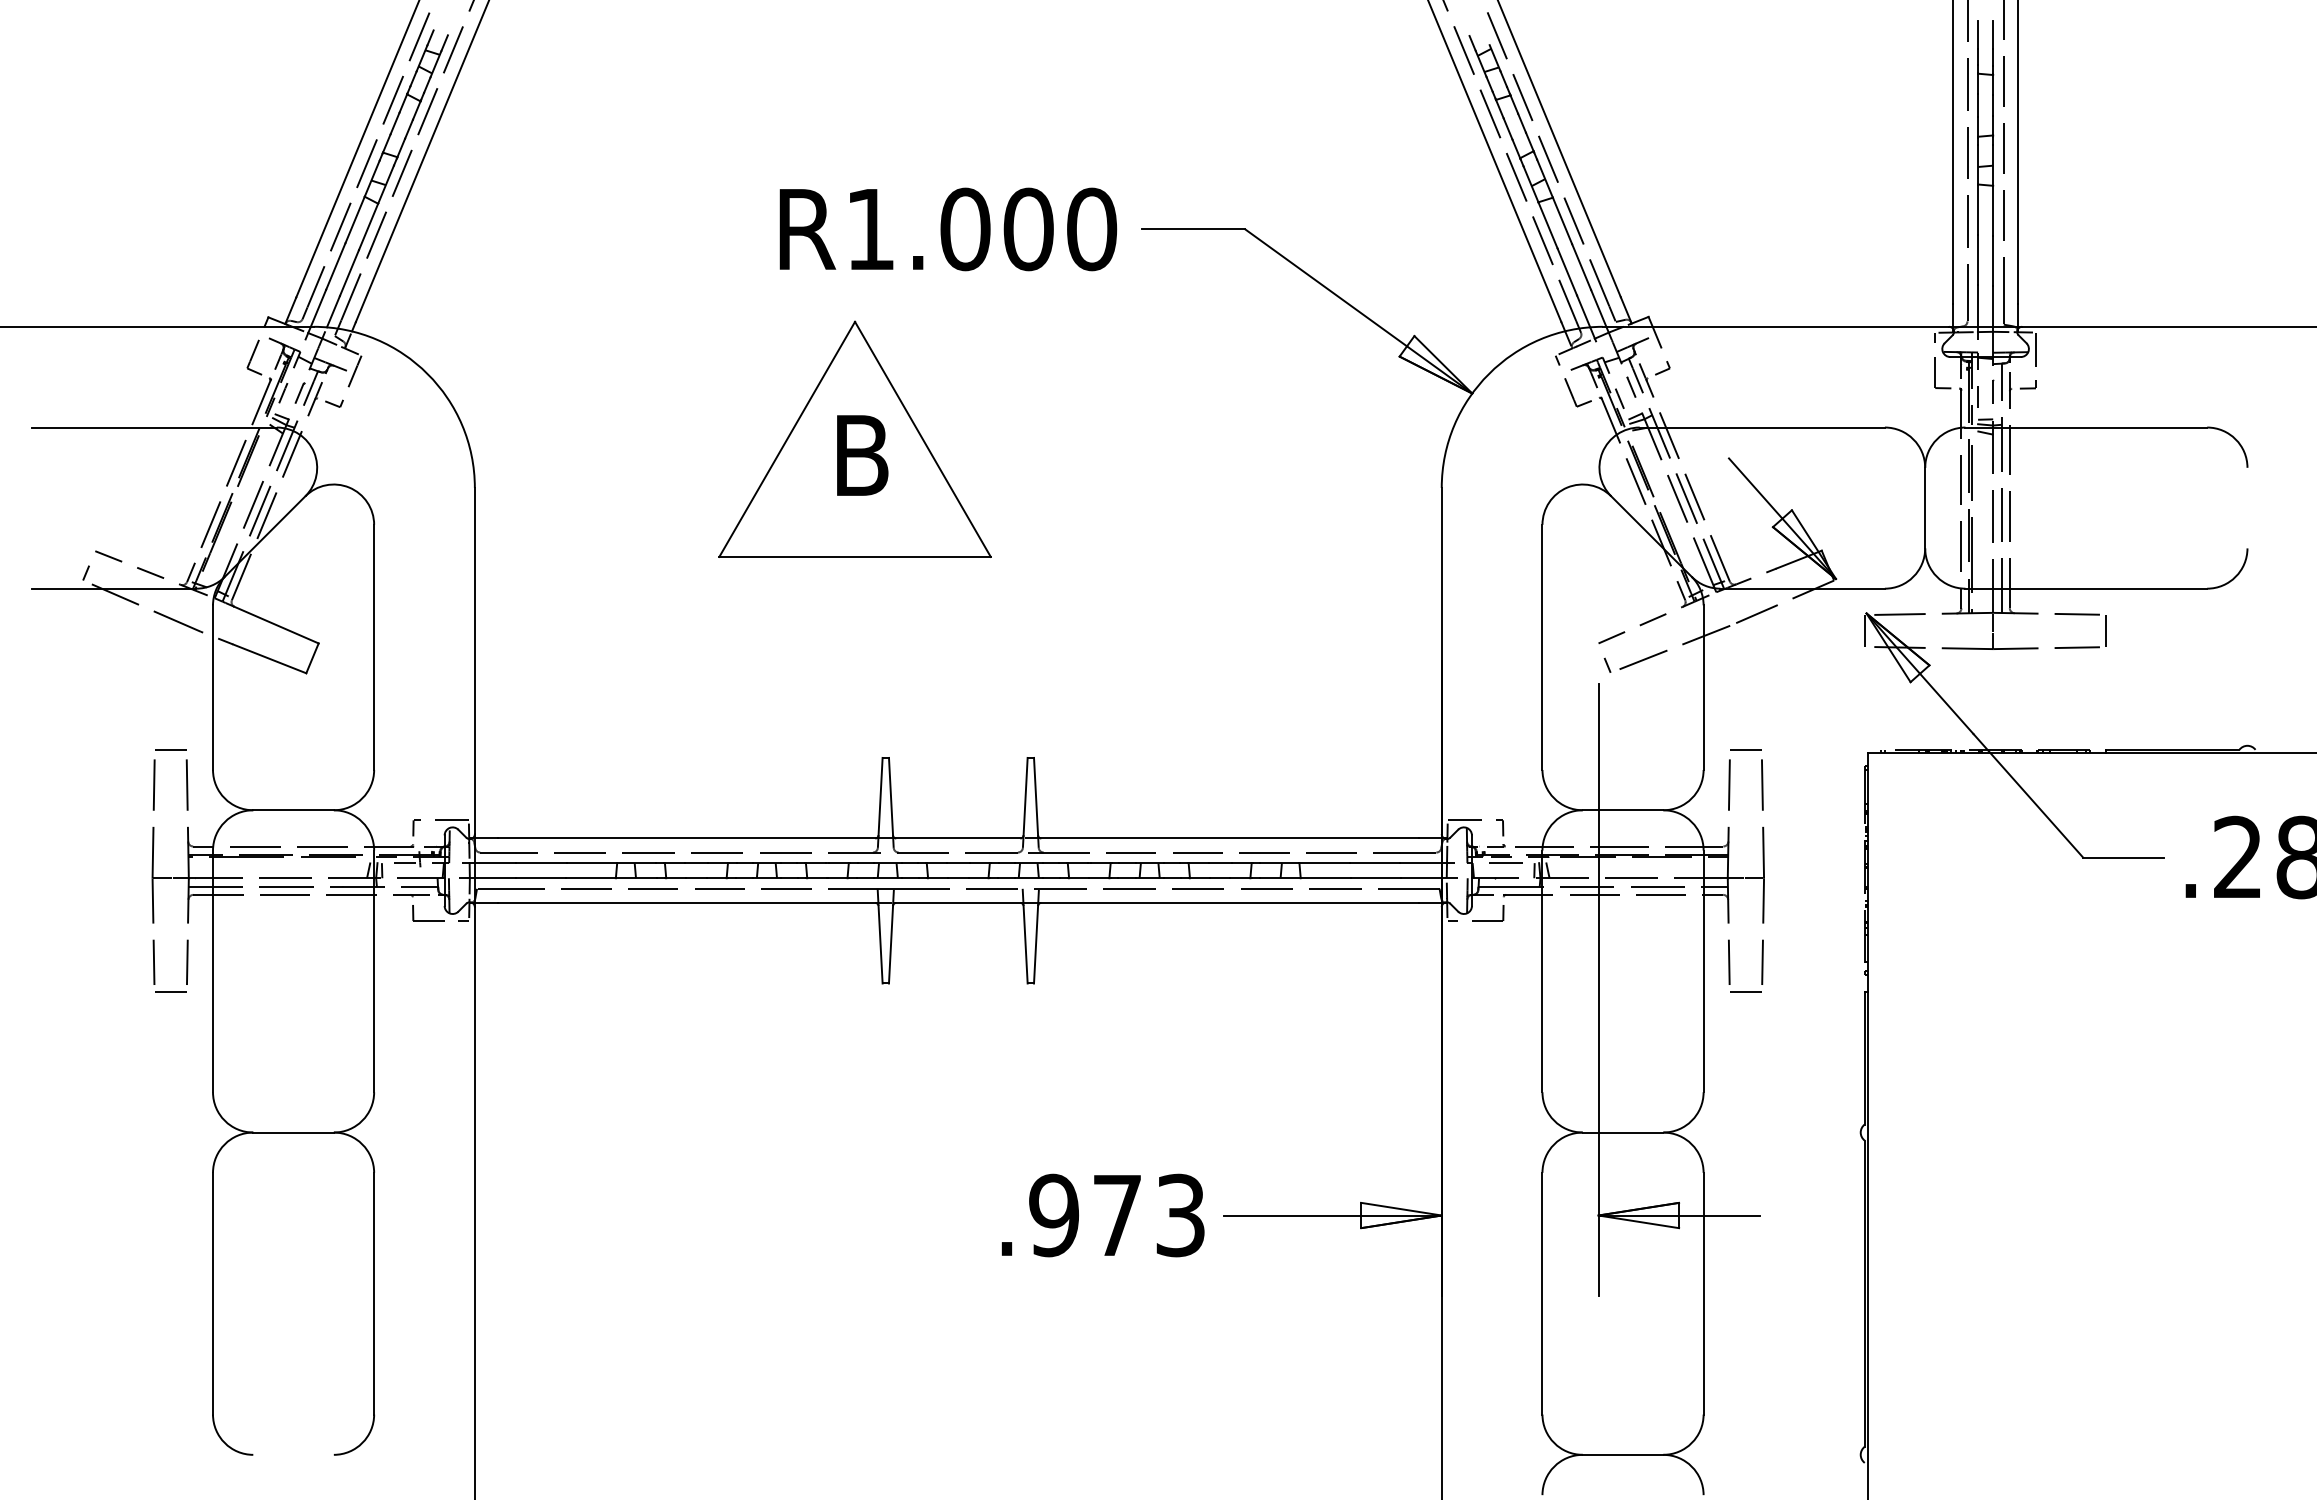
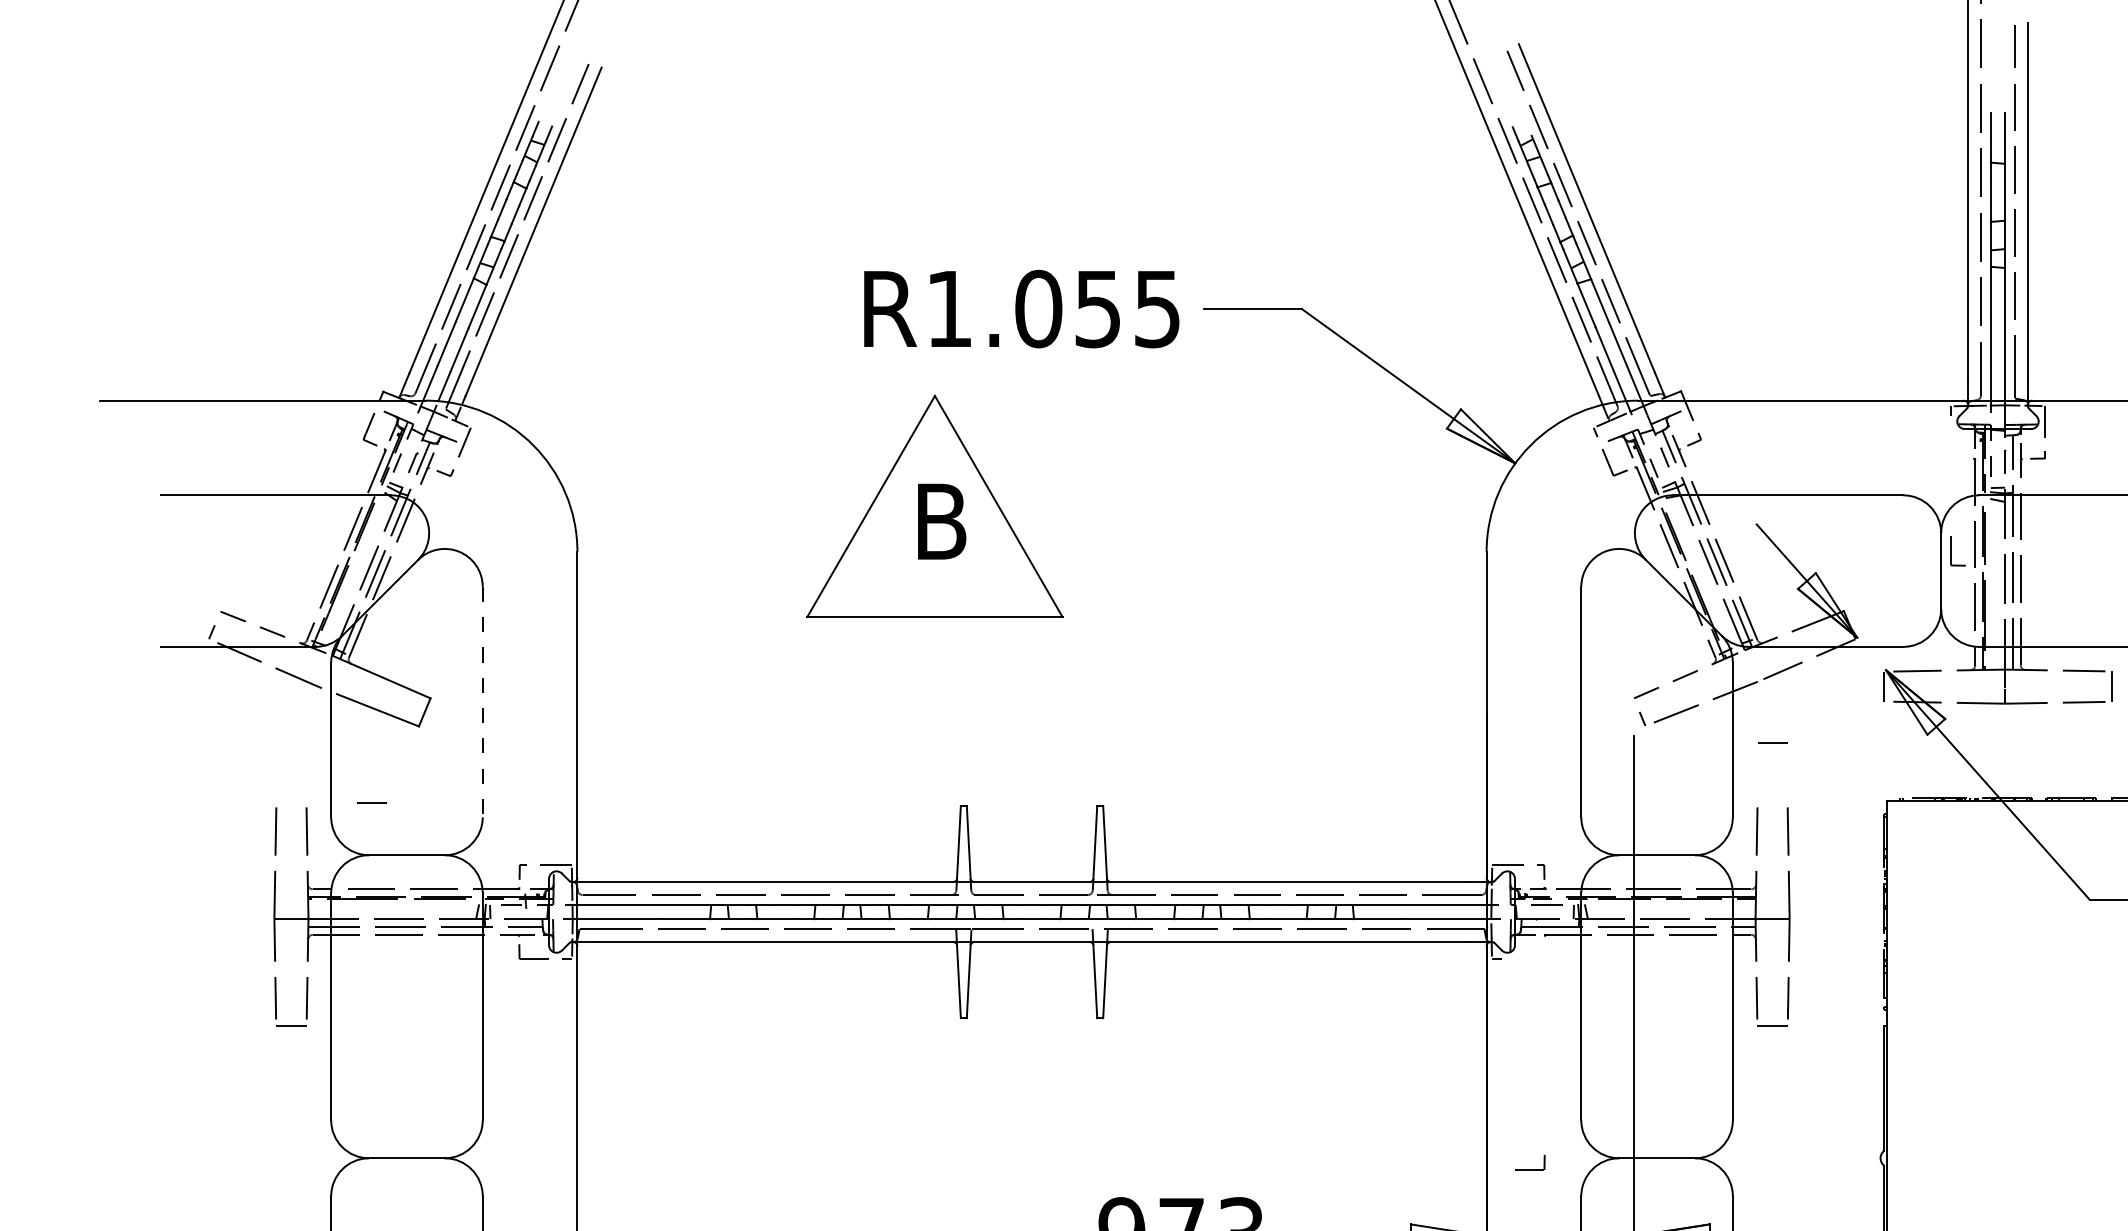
text: (1060, 229) -> (1128, 309), R1.000 -> R1.055
part: (1935, 373) -> (1950, 551), moved
line: (374, 647) -> (483, 702), solid -> dashed
line: (170, 749) -> (372, 802), moved
line: (1745, 749) -> (1772, 742), moved
part: (1488, 920) -> (1530, 1169), moved

